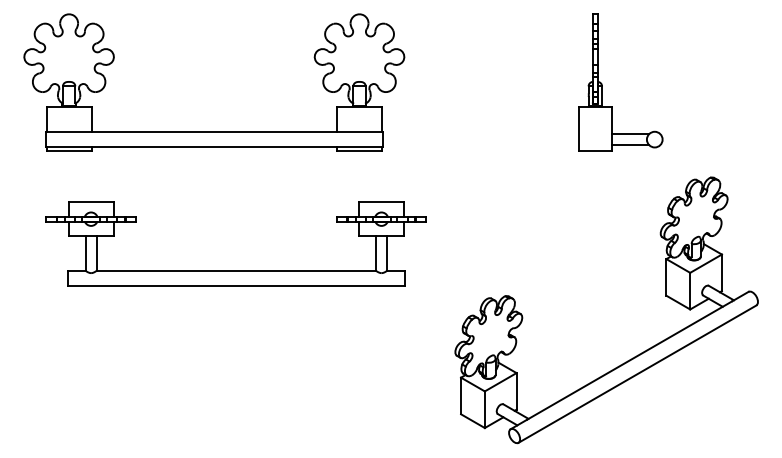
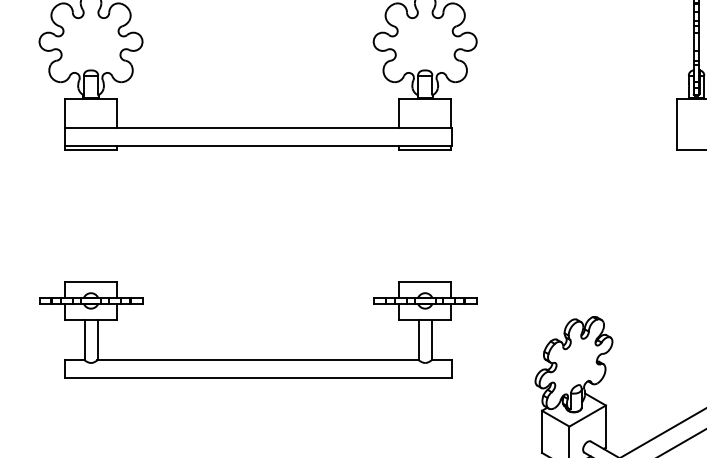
part: (235, 270) -> (257, 359), moved

